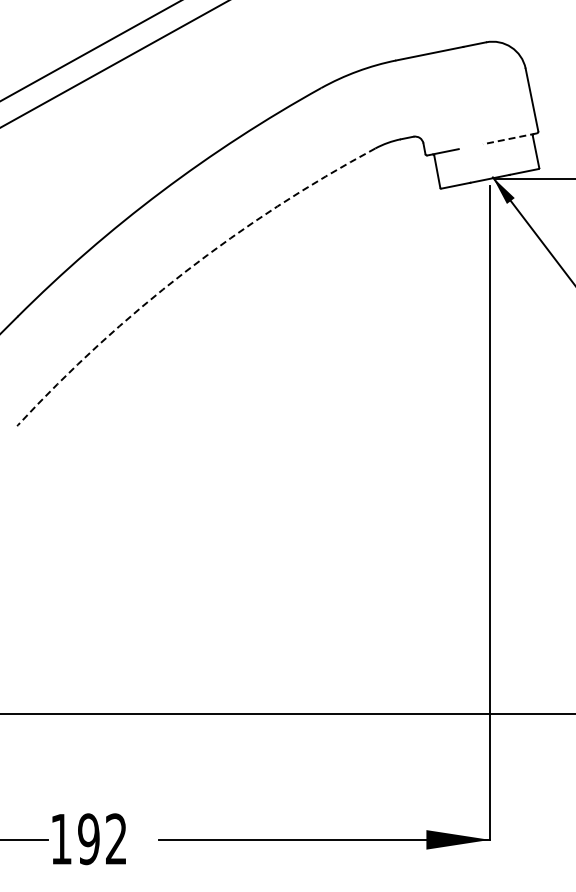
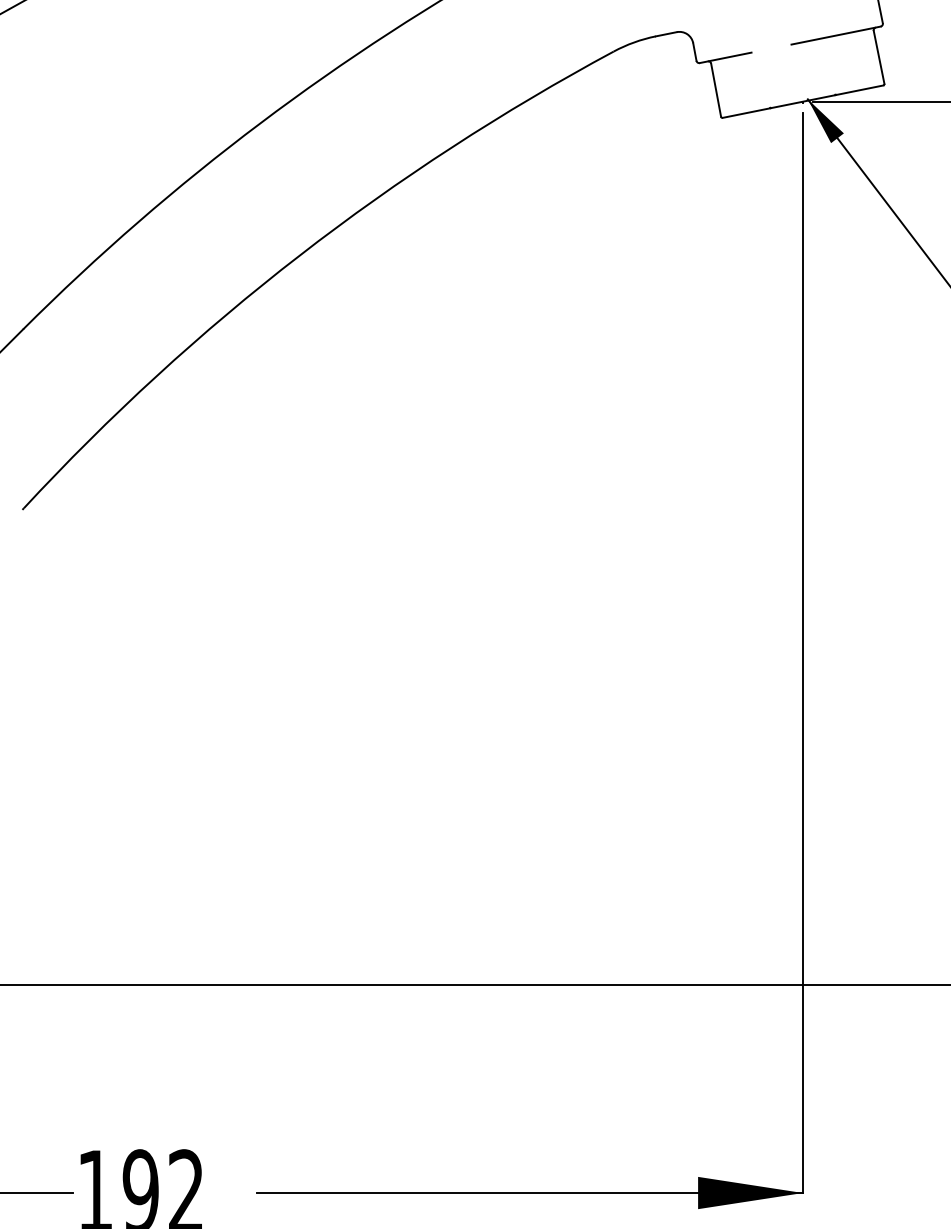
line: (510, 138) -> (836, 35), dashed -> solid
arc: (185, 272) -> (300, 256), dashed -> solid

